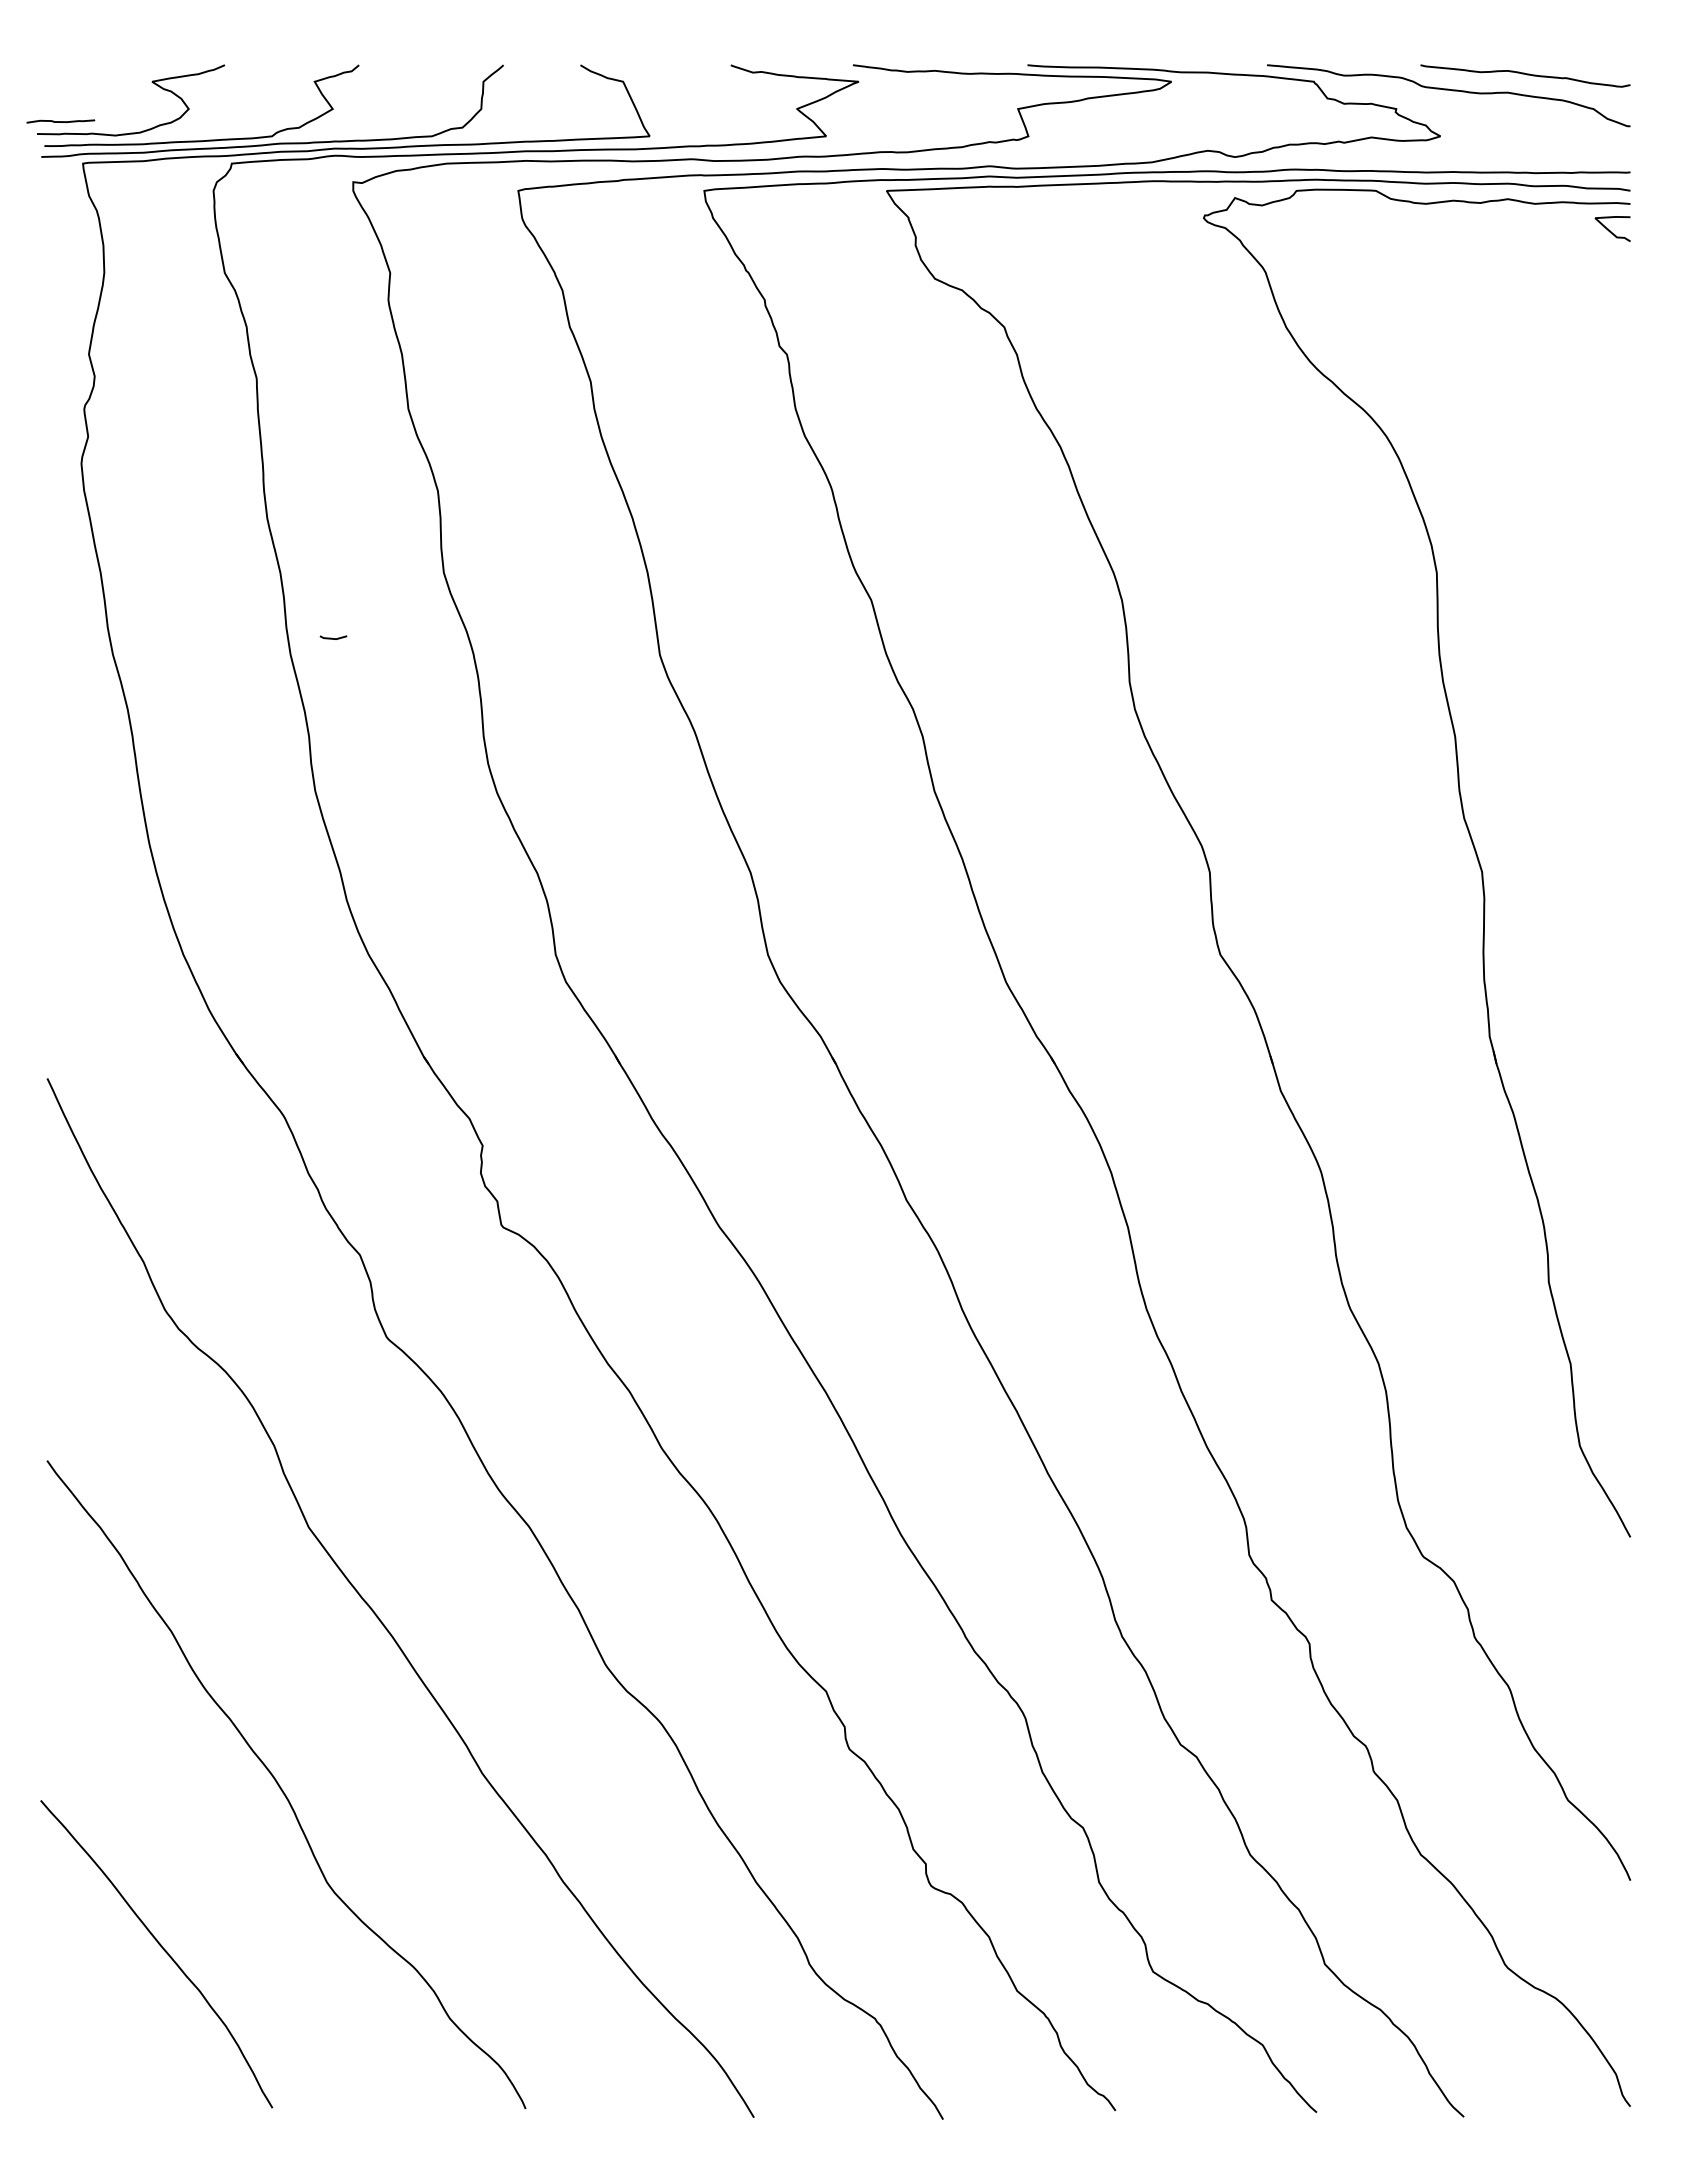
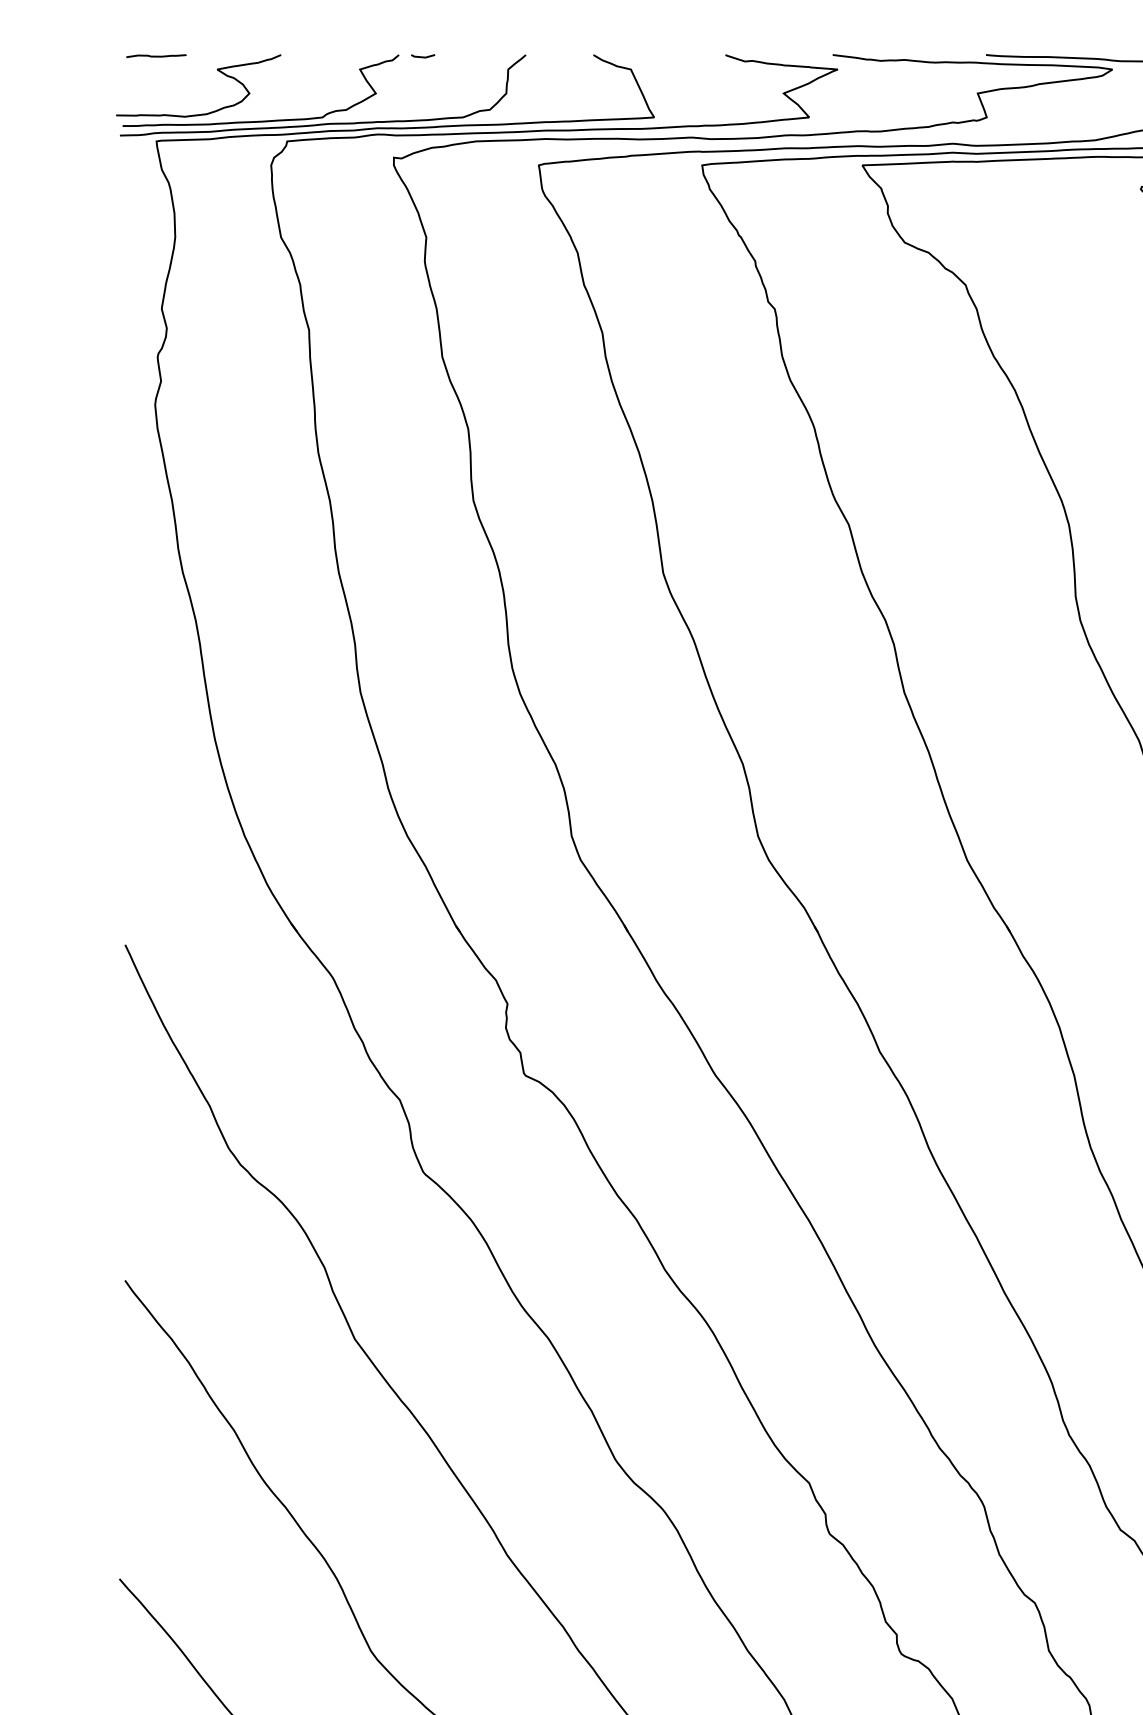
curve: (60, 121) -> (156, 56), moved
line: (333, 638) -> (423, 57), moved

